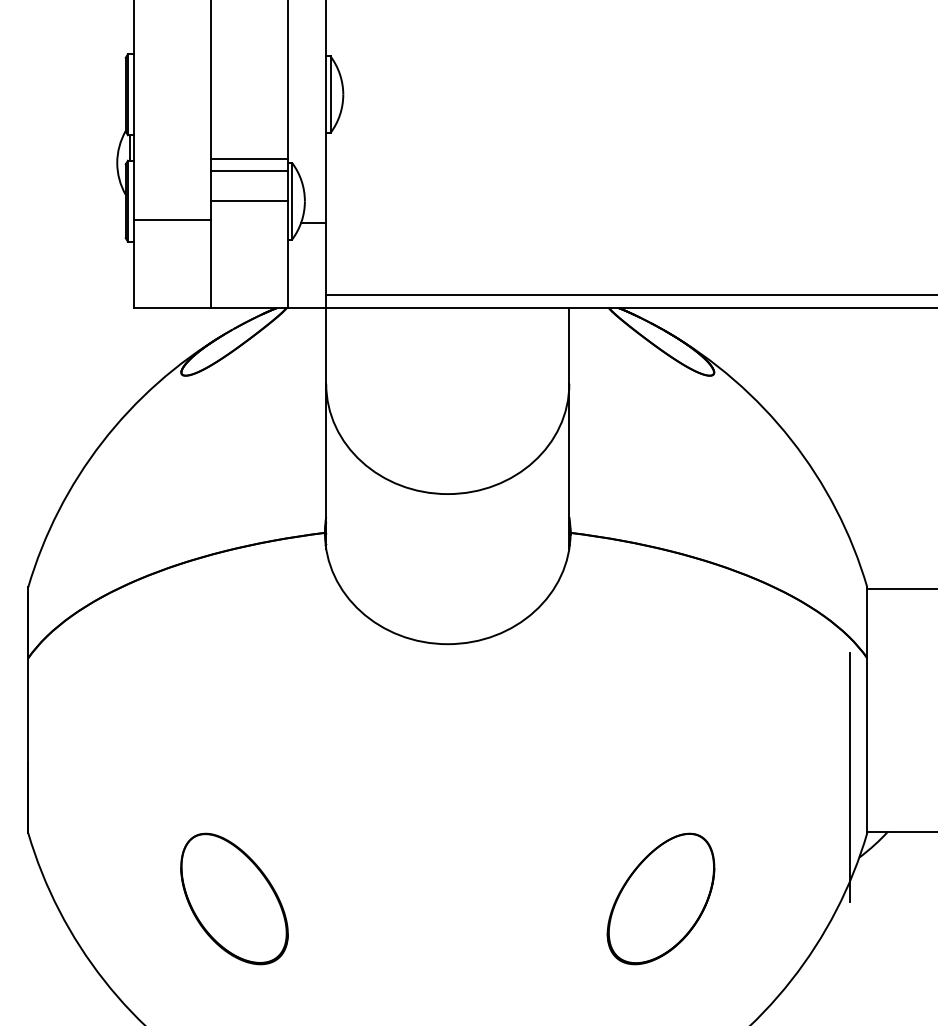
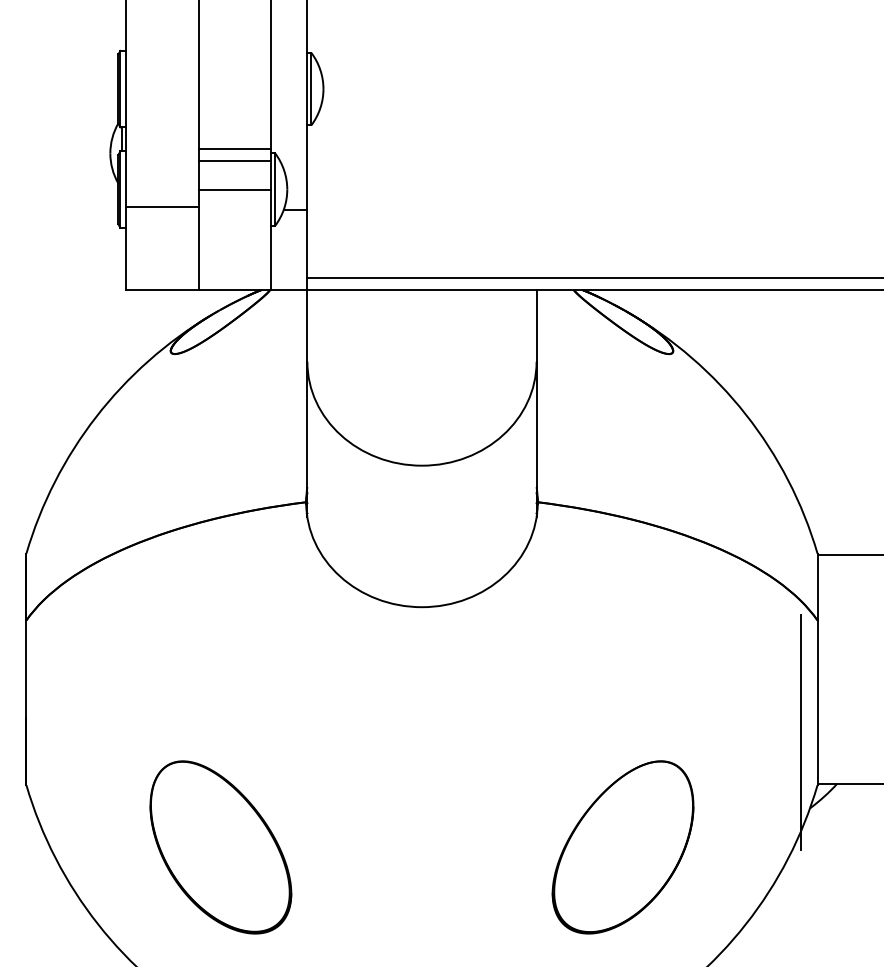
part: (234, 899) -> (220, 847), size x1.4
part: (660, 899) -> (622, 847), size x1.4

